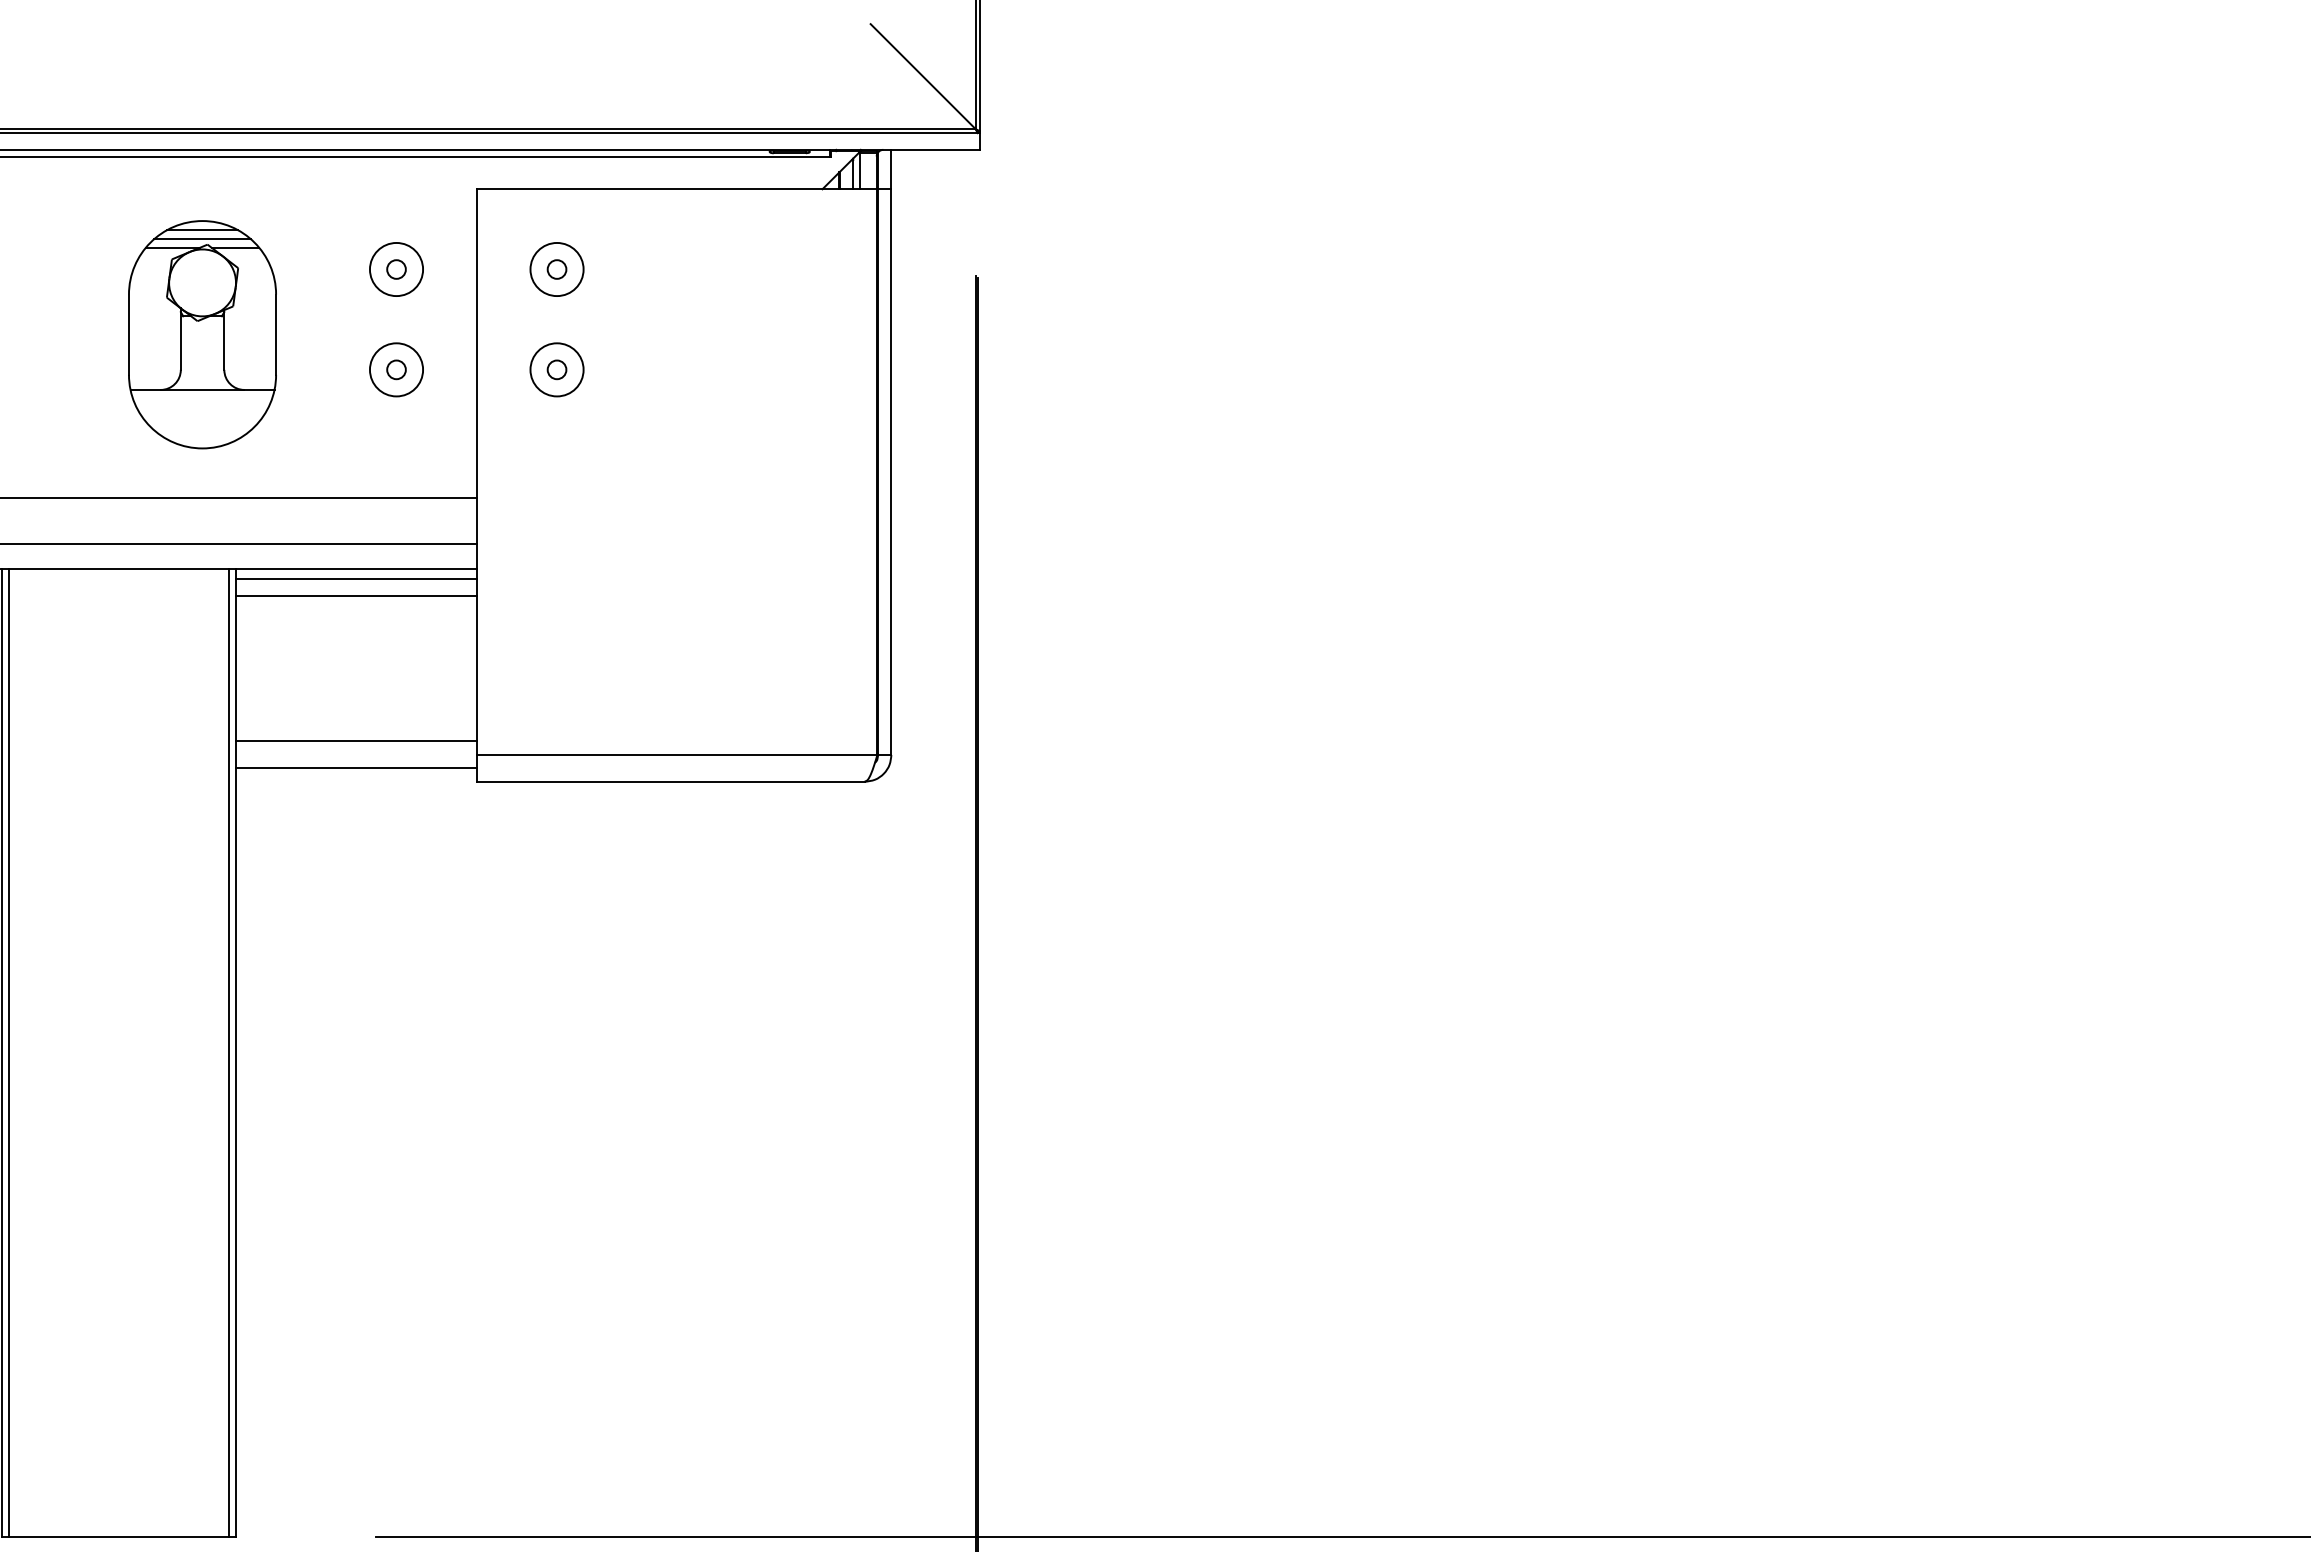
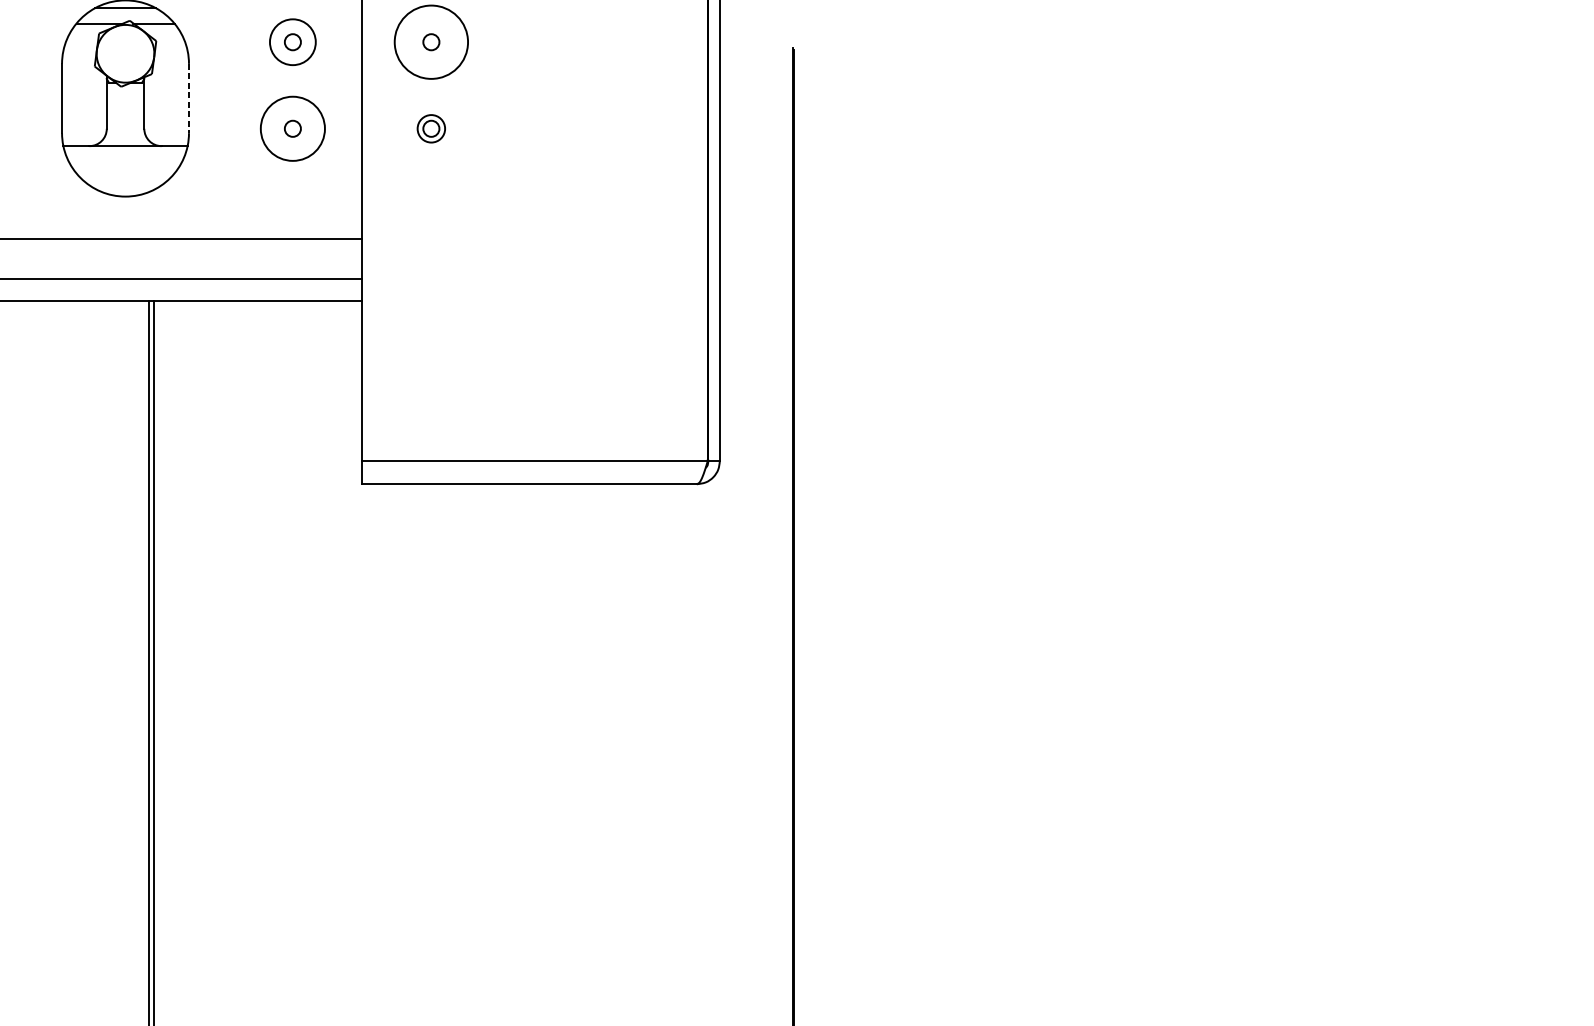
line: (202, 239) -> (125, 16), removed
circle: (556, 269) -> (430, 42), size x1.6
line: (276, 335) -> (189, 99), solid -> dashed
circle: (396, 369) -> (292, 128), size x1.4
circle: (556, 369) -> (430, 128), size x0.6
line: (356, 579) -> (258, 309), removed
line: (356, 596) -> (258, 324), removed
line: (356, 741) -> (258, 449), removed
line: (356, 768) -> (258, 472), removed

